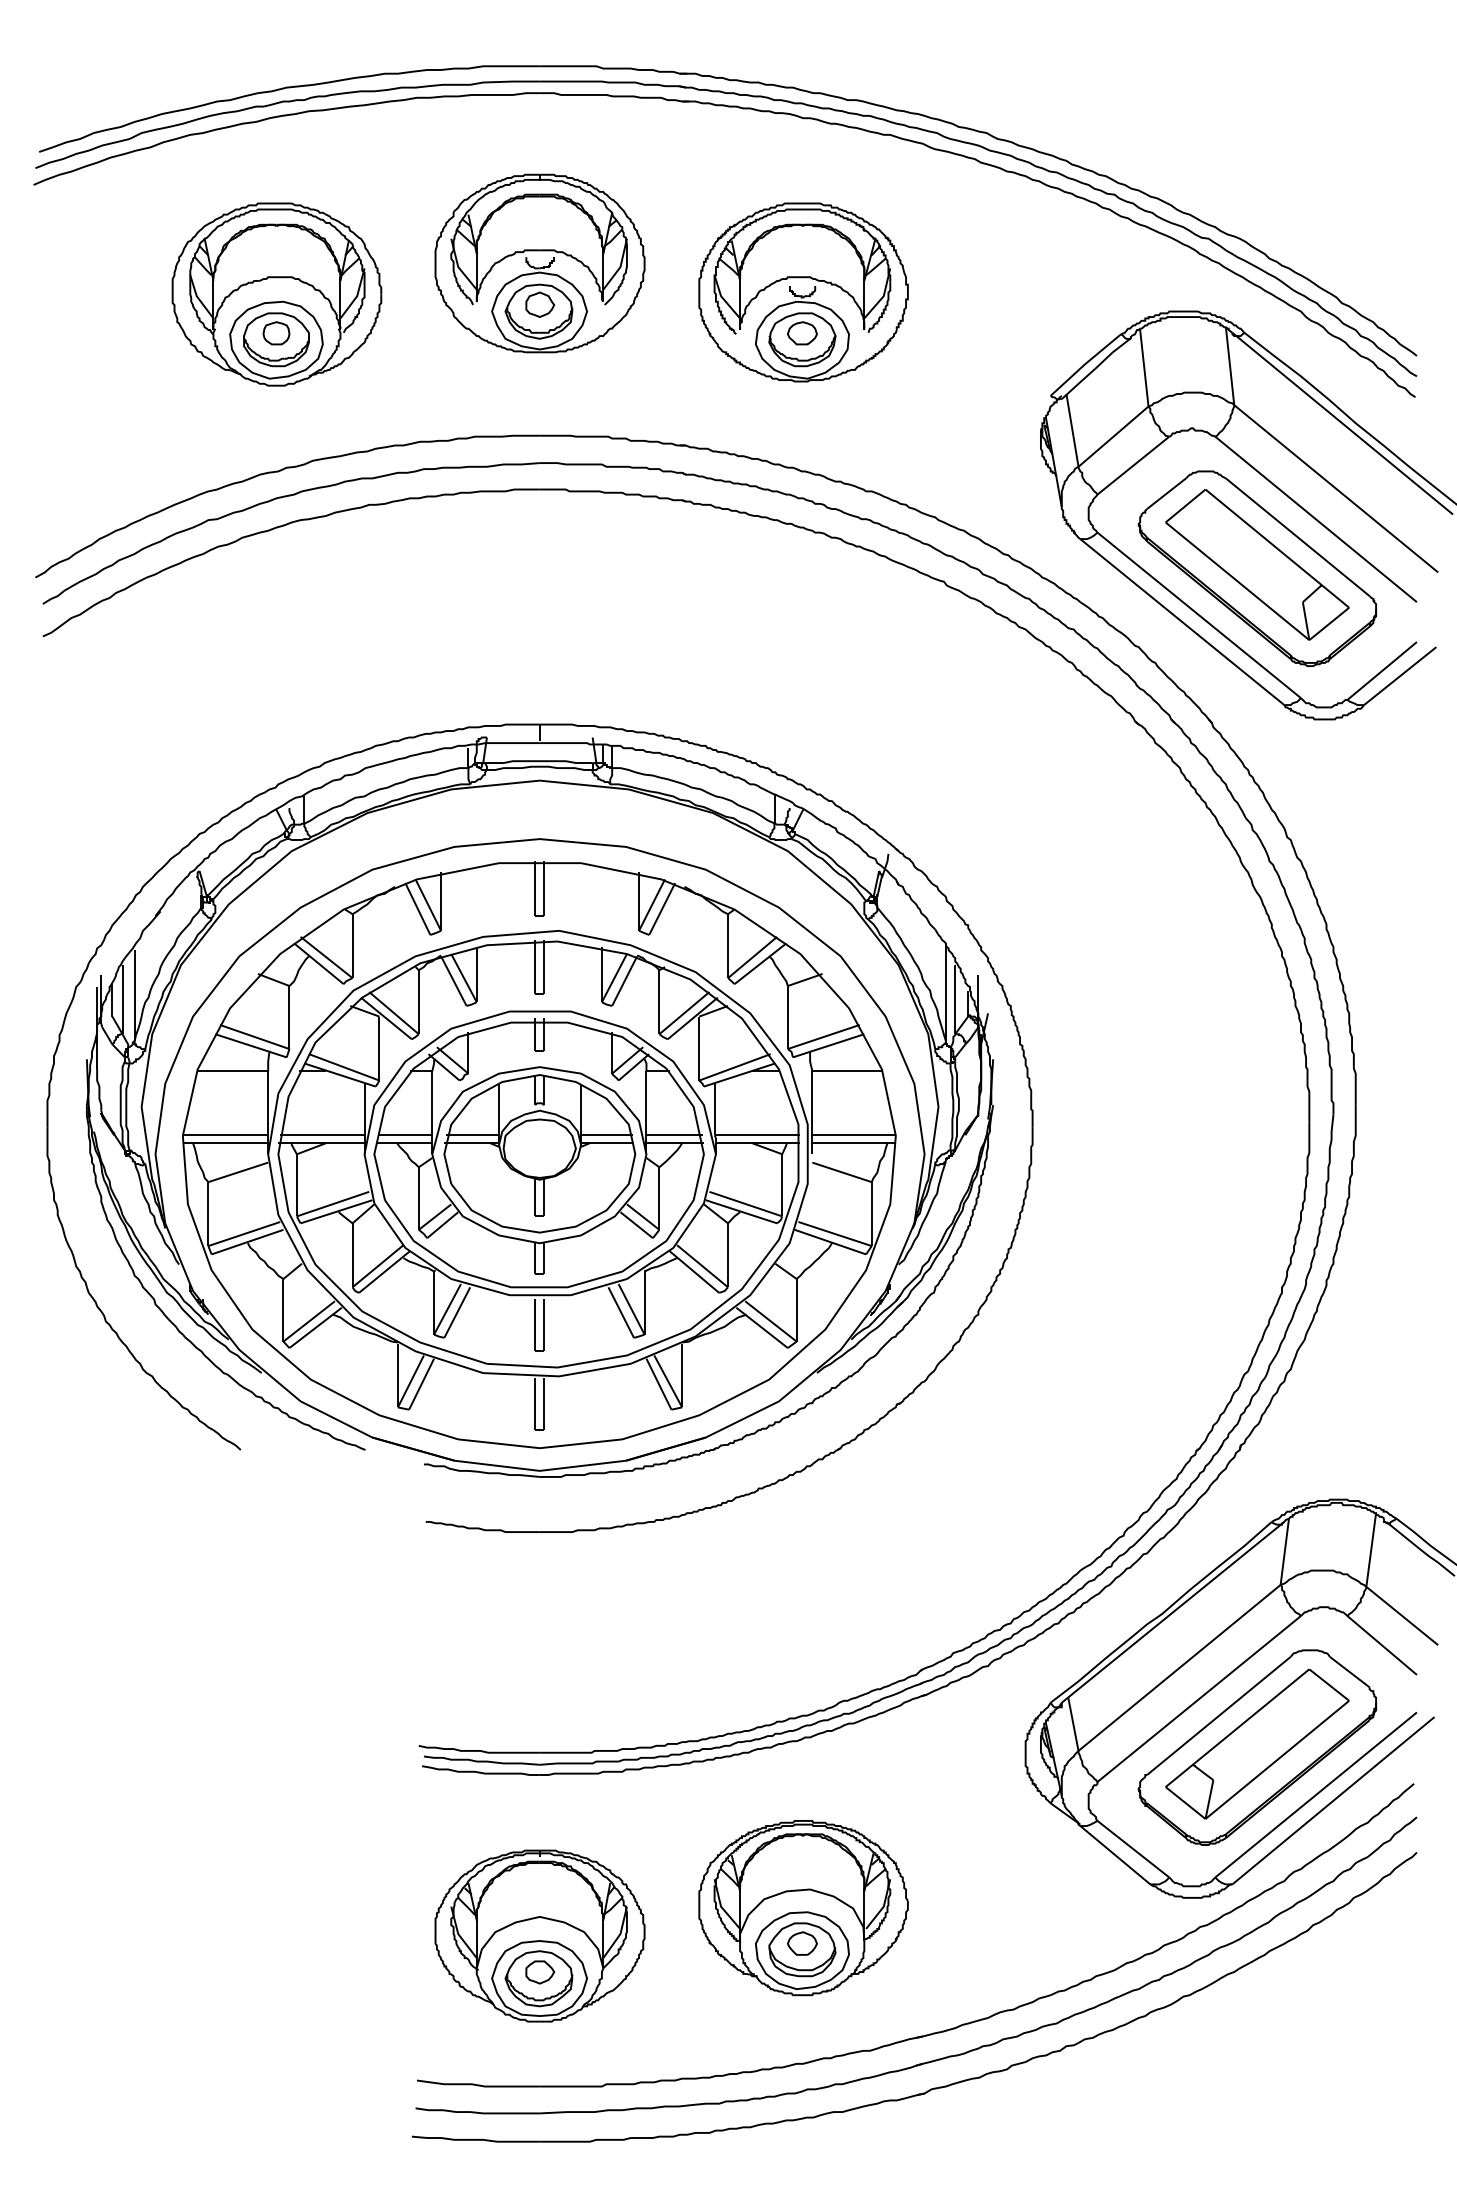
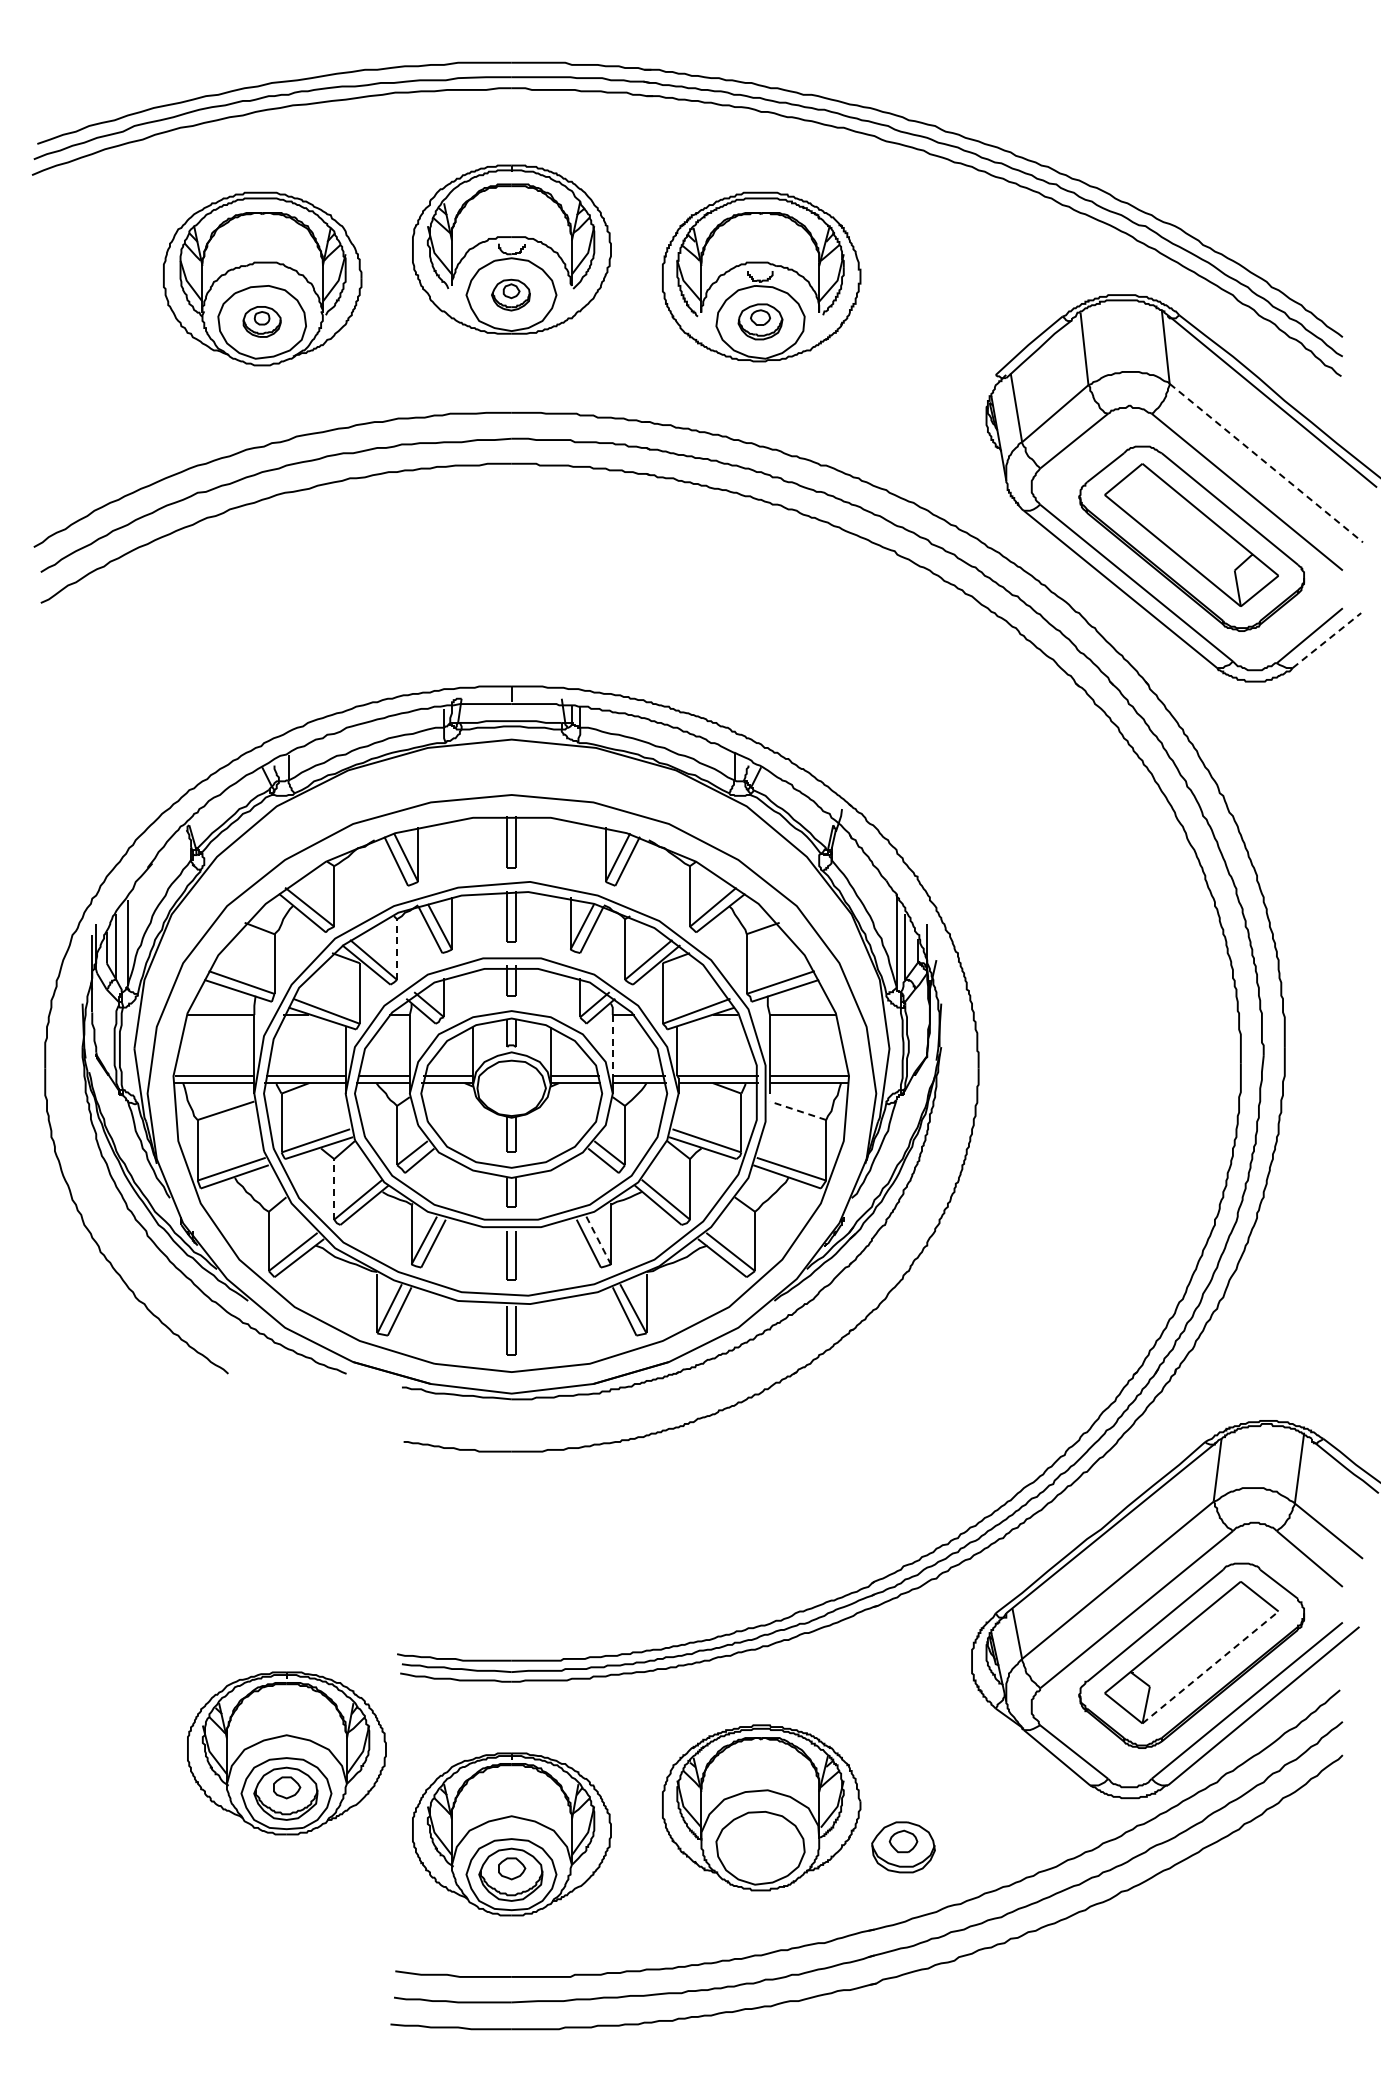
part: (538, 310) -> (510, 294), size x0.6
part: (275, 339) -> (261, 321), size x0.6
part: (802, 339) -> (760, 321), size x0.7
line: (1336, 489) -> (1266, 463), solid -> dashed
line: (1399, 676) -> (1326, 640), solid -> dashed
line: (419, 1002) -> (397, 949), solid -> dashed
line: (646, 1103) -> (612, 1045), solid -> dashed
line: (842, 1172) -> (798, 1110), solid -> dashed
line: (352, 1254) -> (334, 1188), solid -> dashed
line: (631, 1309) -> (598, 1240), solid -> dashed
line: (1277, 1759) -> (1210, 1667), solid -> dashed
part: (302, 1850) -> (286, 1753), added
part: (802, 1949) -> (903, 1847), moved

